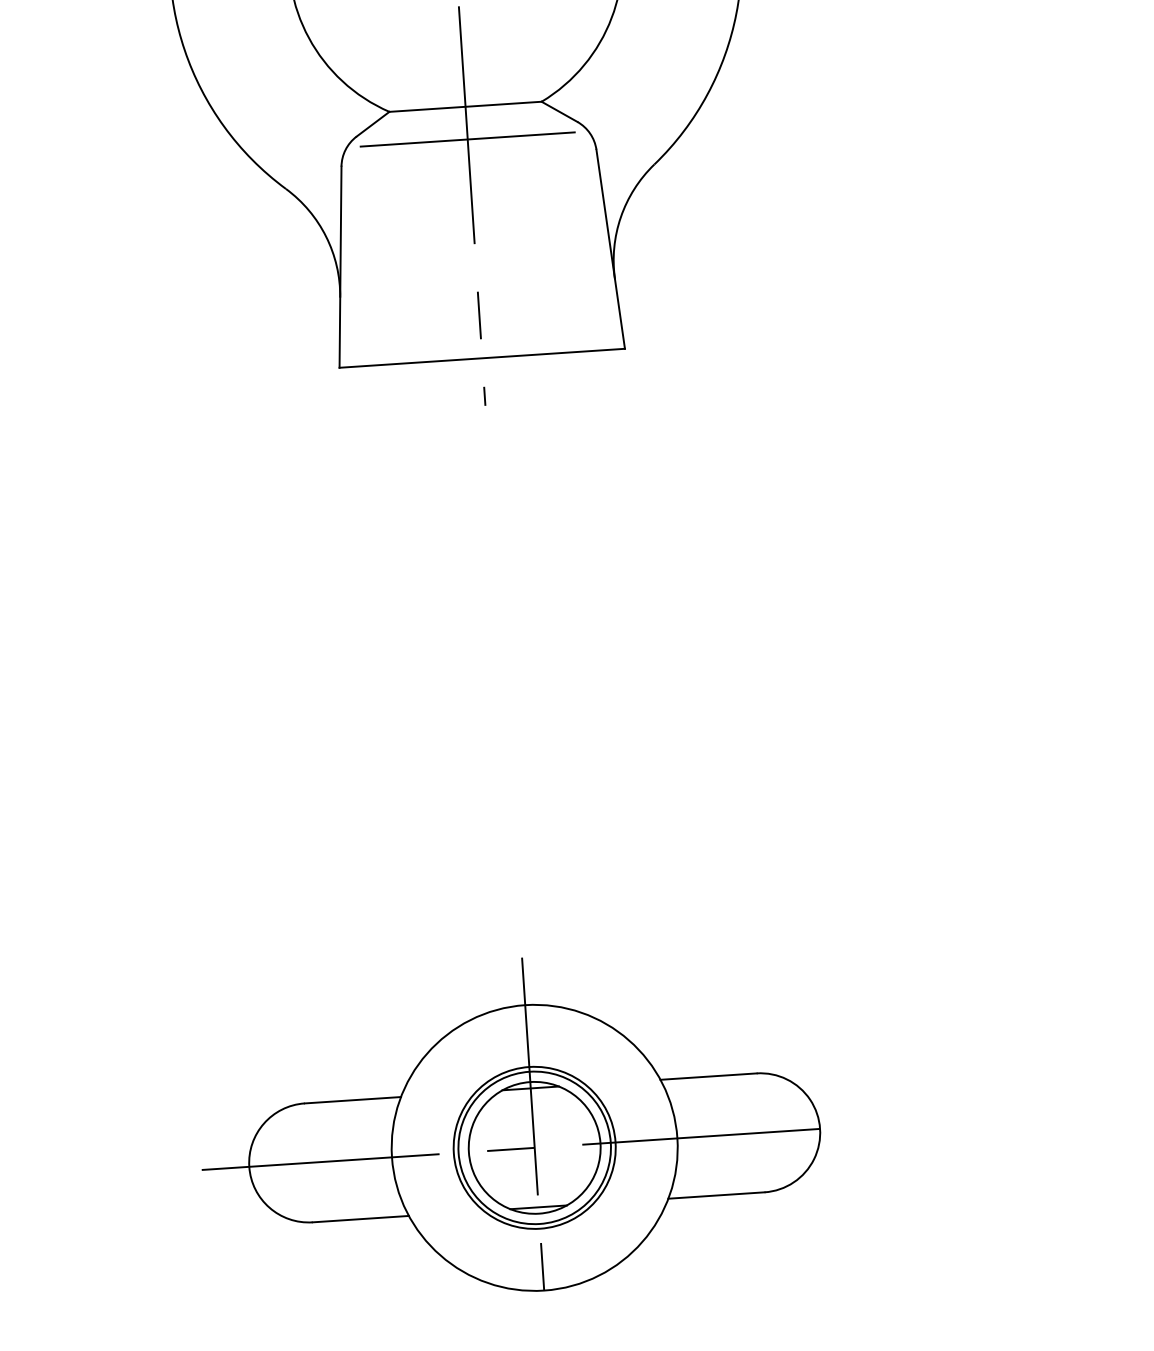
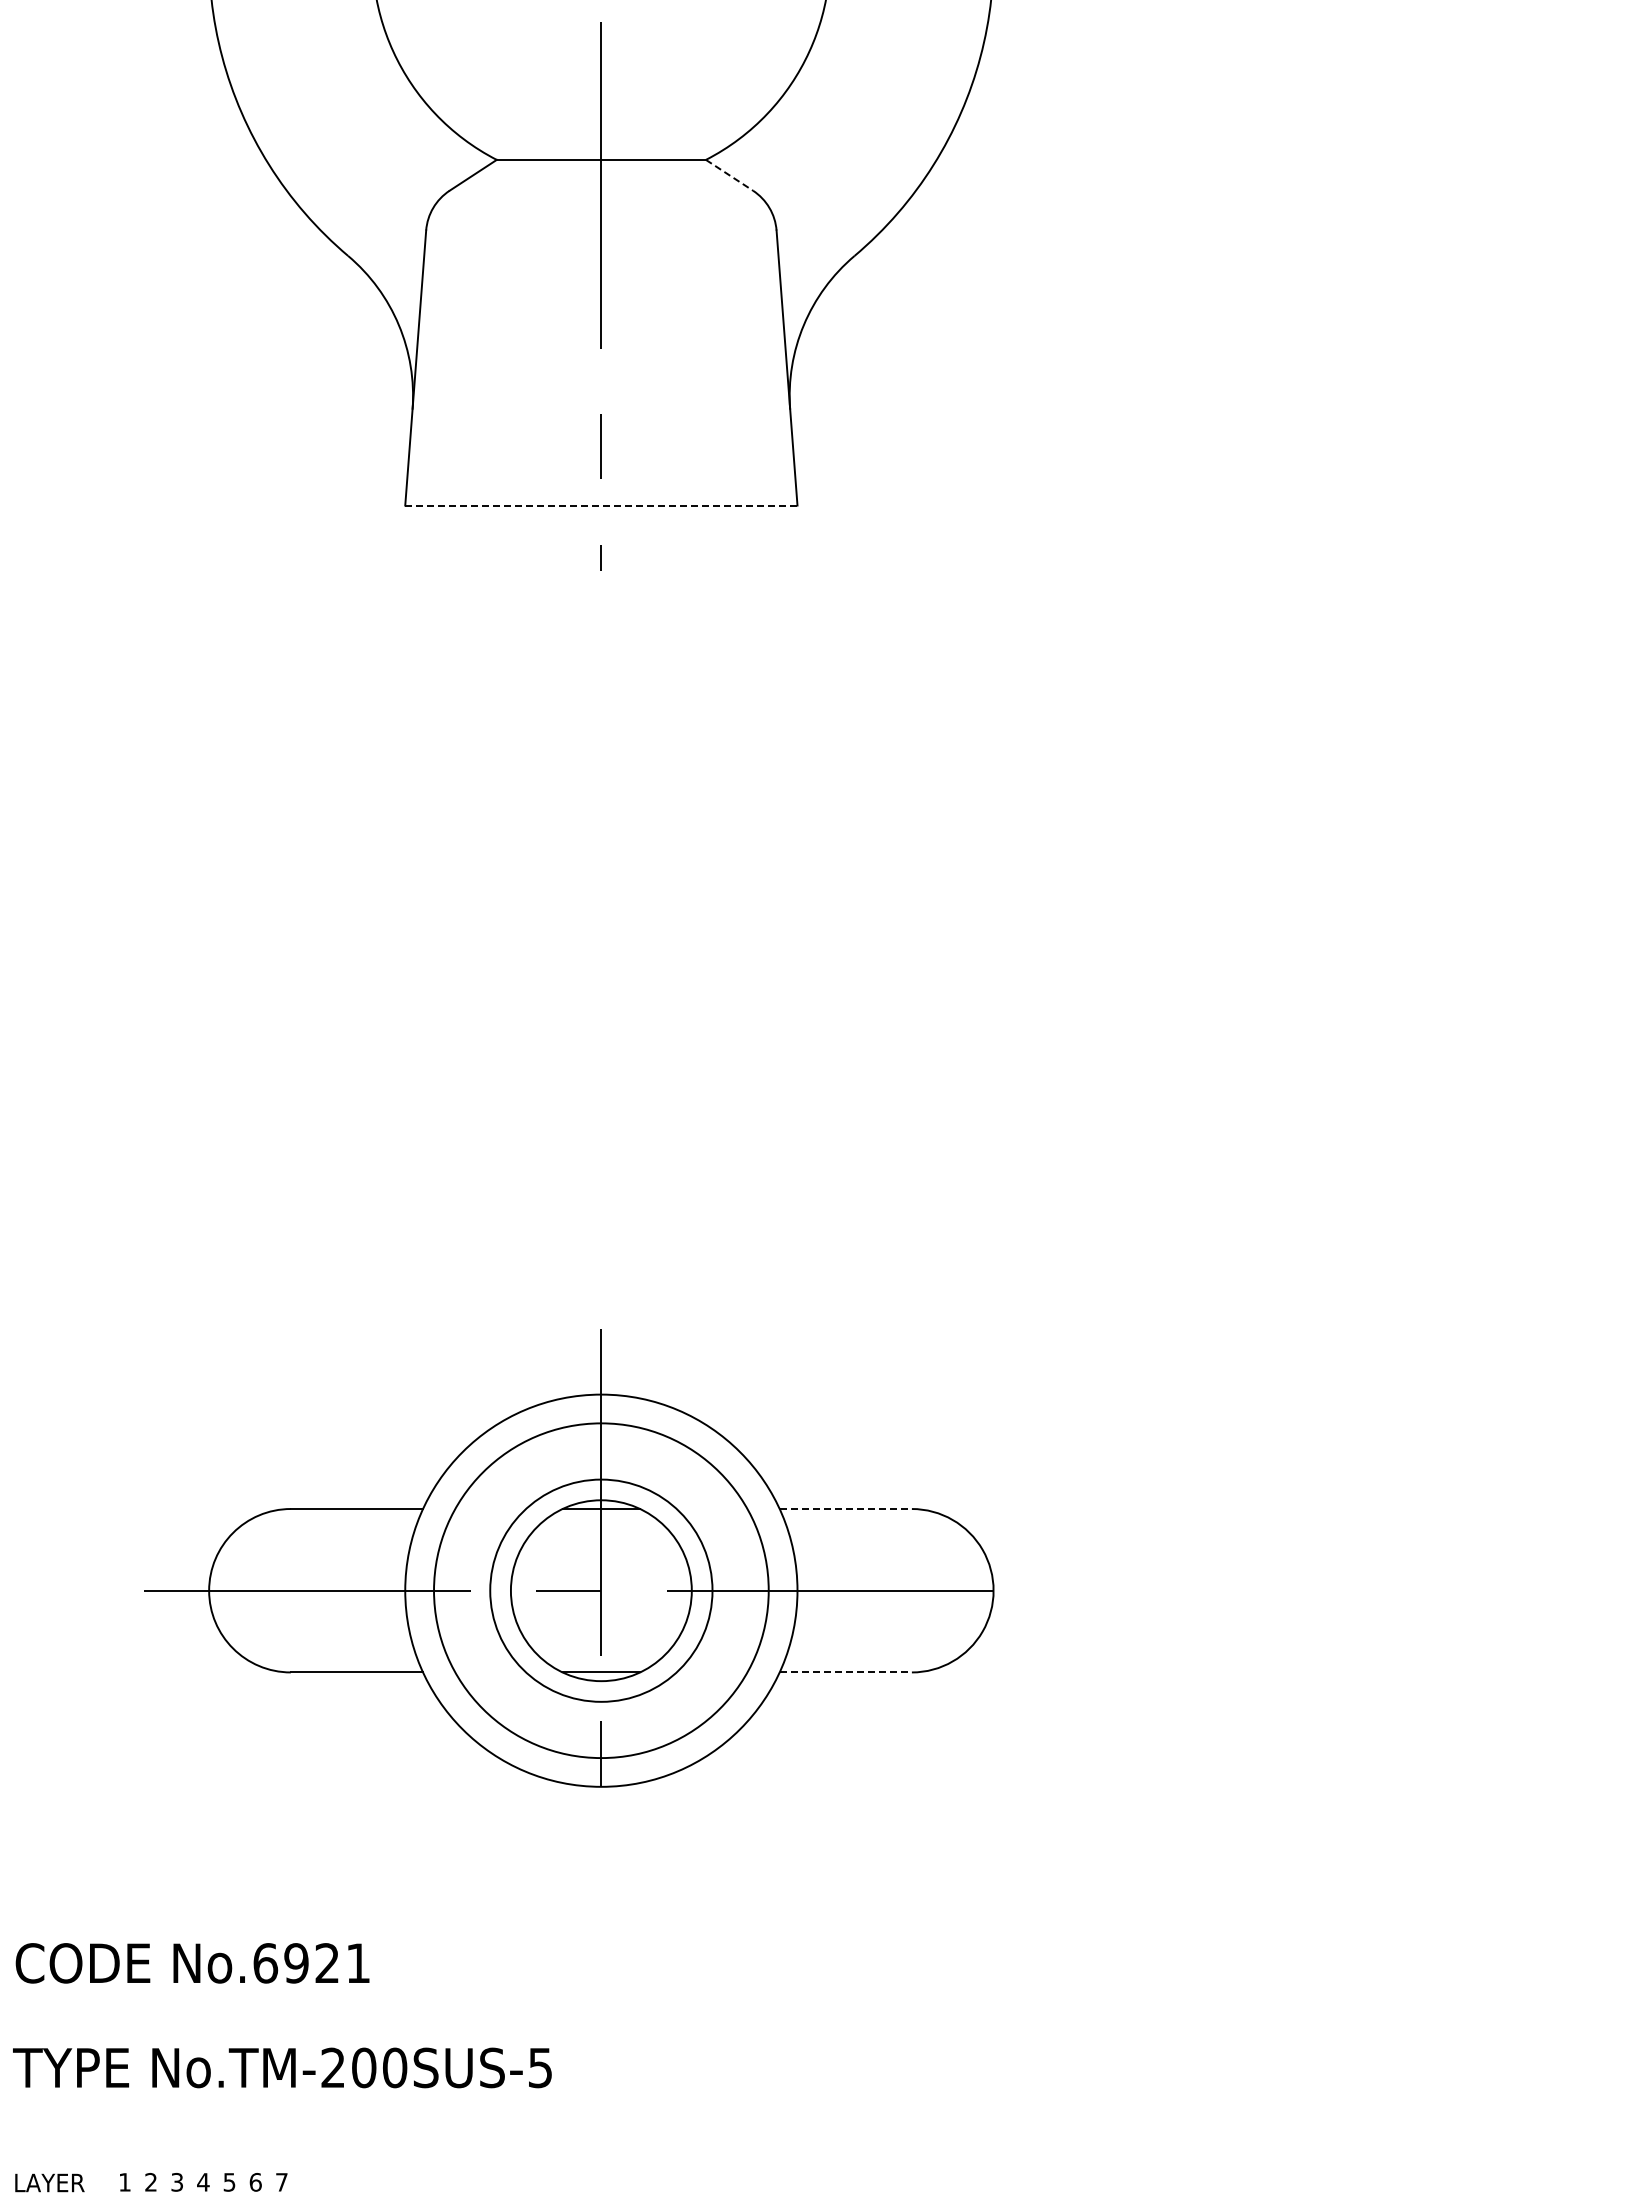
line: (559, 111) -> (729, 175), solid -> dashed
line: (467, 139) -> (601, 204), removed
line: (482, 358) -> (601, 505), solid -> dashed
line: (709, 1076) -> (846, 1509), solid -> dashed
circle: (534, 1147) -> (600, 1590), size x1.6
line: (717, 1195) -> (846, 1672), solid -> dashed

